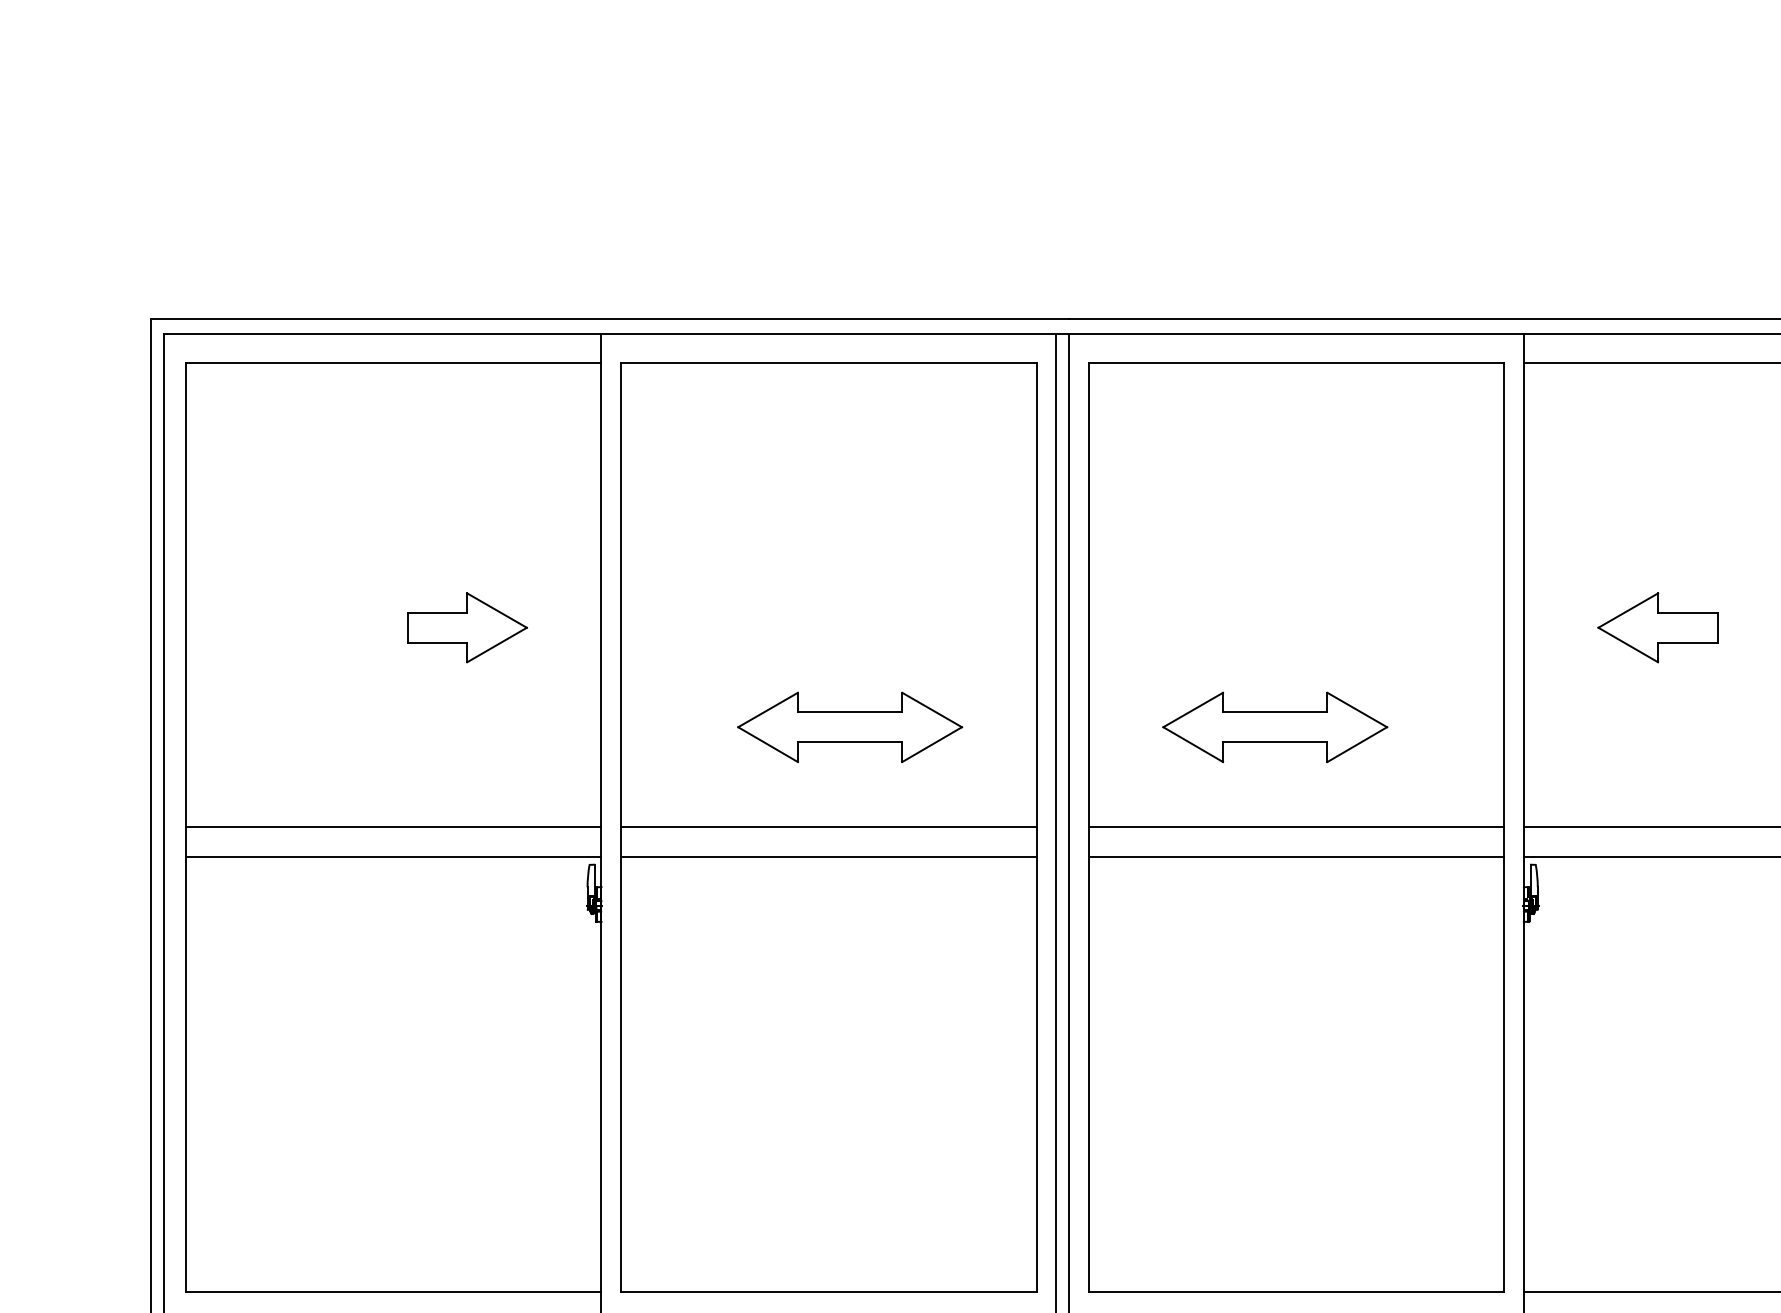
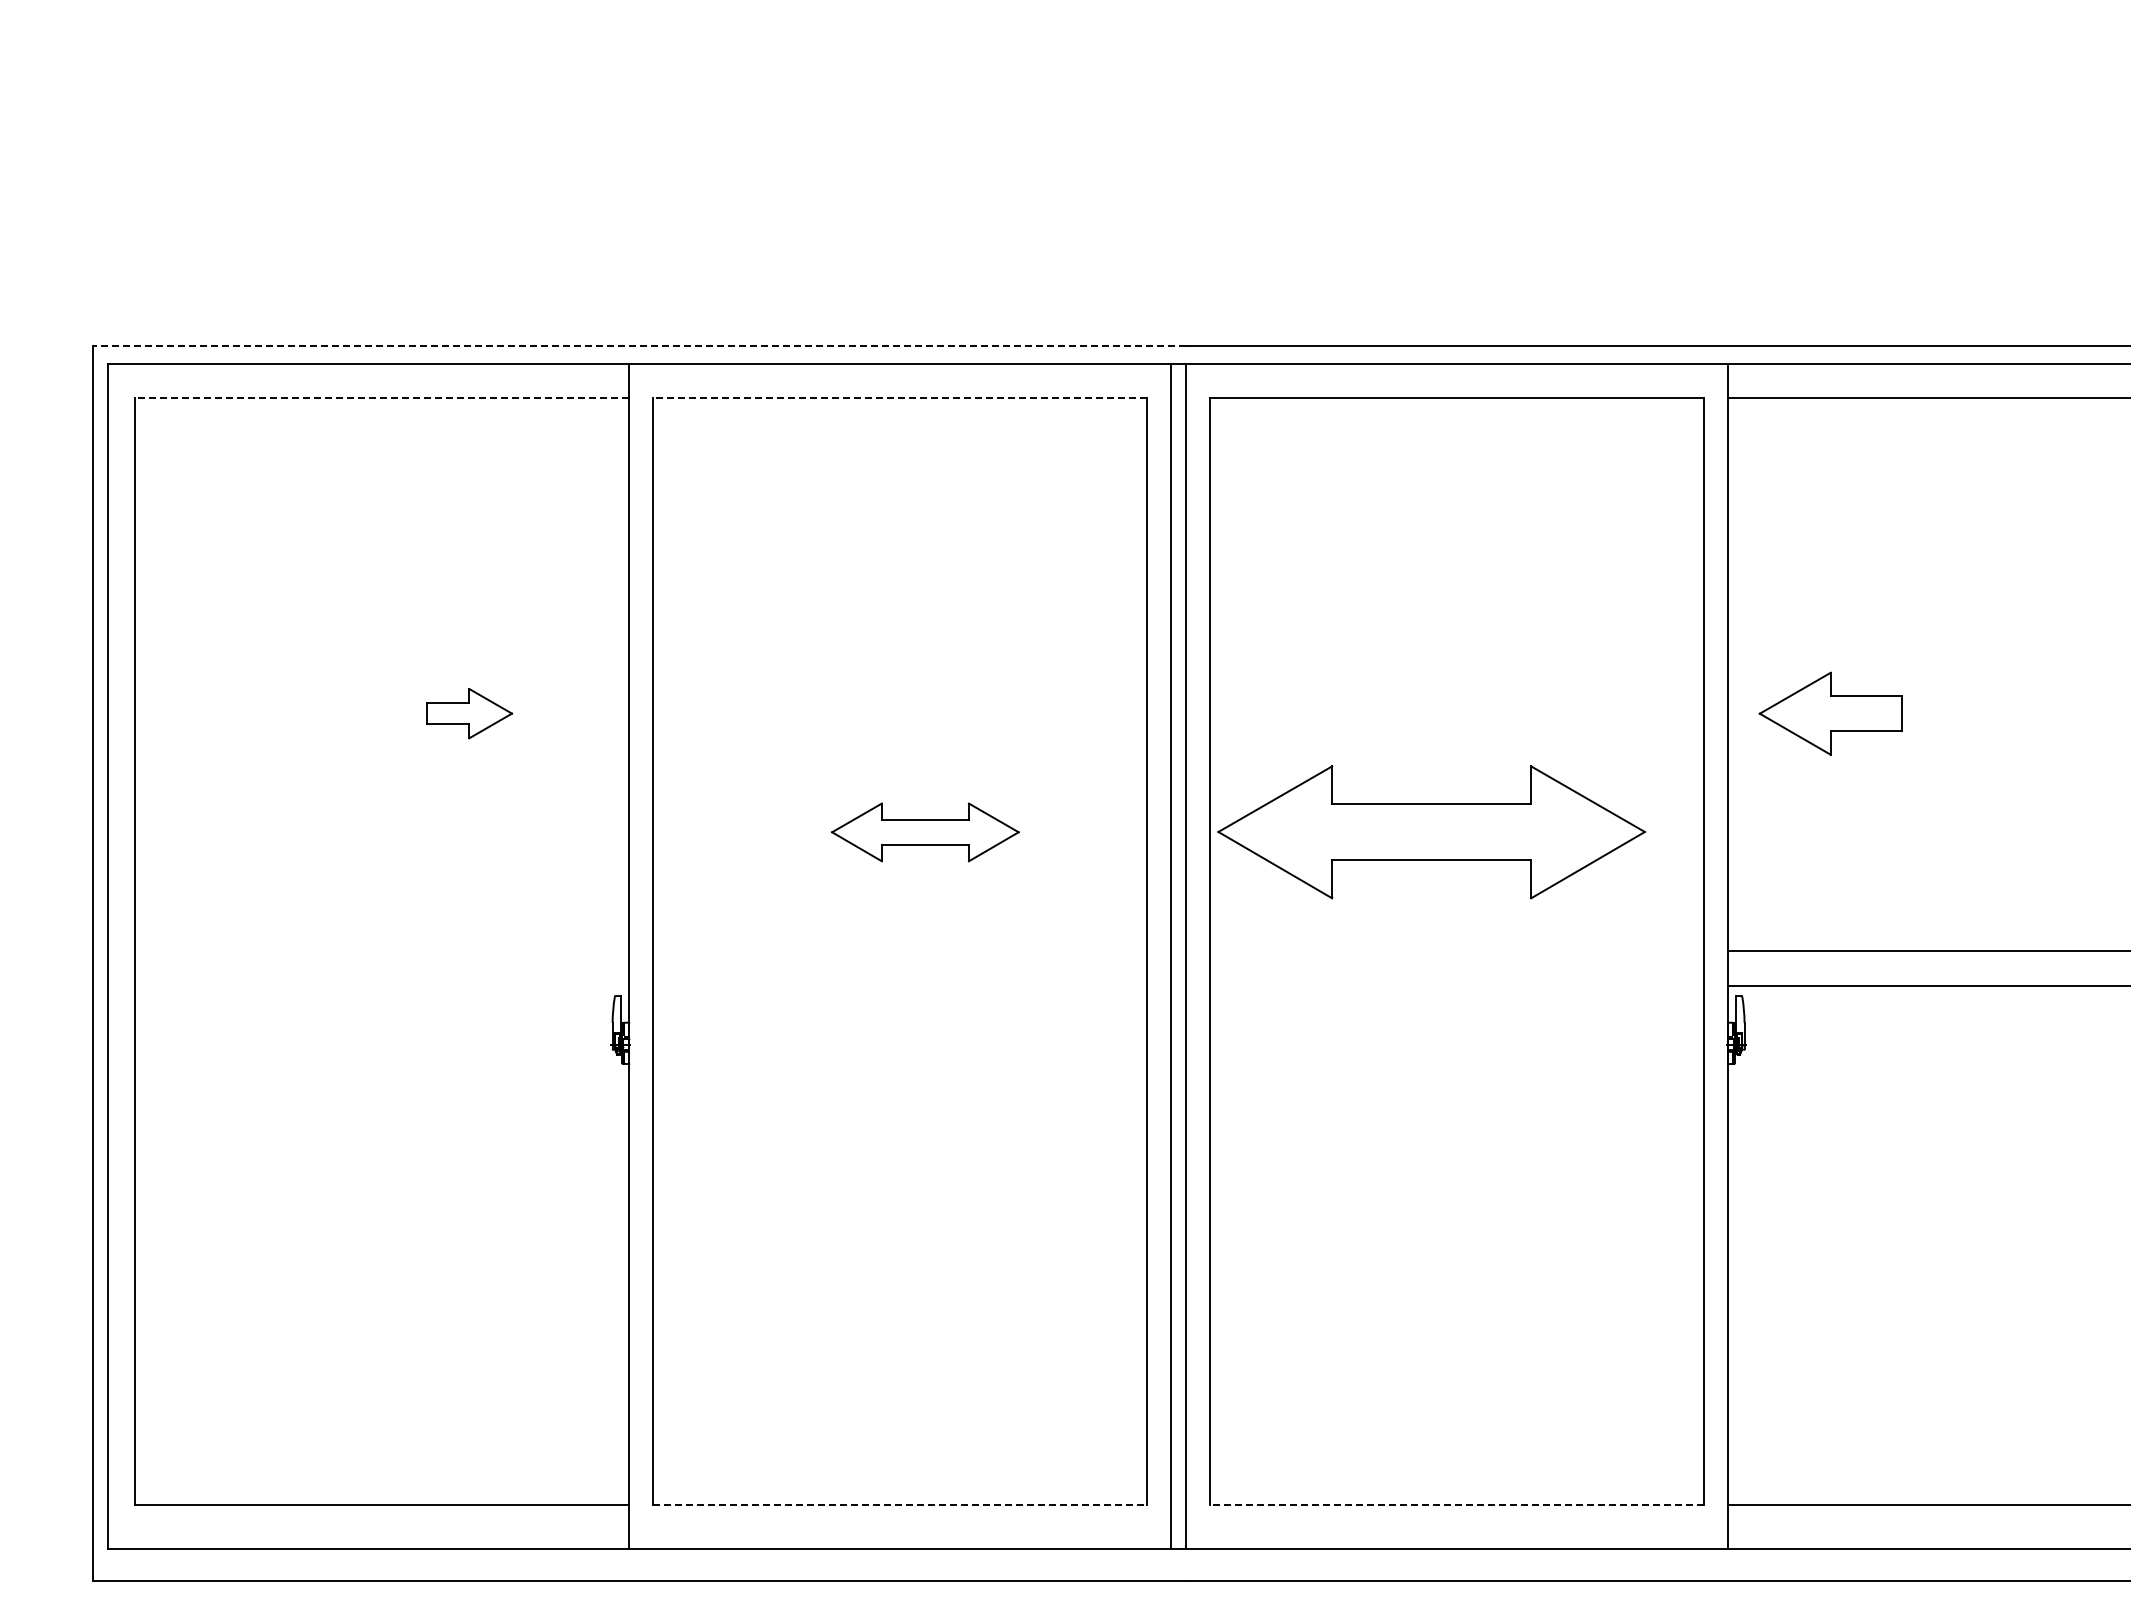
line: (610, 319) -> (639, 346), solid -> dashed
line: (393, 363) -> (381, 398), solid -> dashed
line: (828, 363) -> (899, 398), solid -> dashed
part: (467, 627) -> (469, 713), size x0.6
part: (1657, 627) -> (1830, 713), moved
part: (850, 727) -> (925, 832), size x0.7
part: (1274, 727) -> (1431, 832), size x1.6
line: (393, 826) -> (381, 950), removed
line: (828, 826) -> (899, 950), removed
line: (1295, 826) -> (1456, 950), removed
line: (393, 856) -> (381, 986), removed
line: (828, 856) -> (899, 986), removed
line: (1295, 856) -> (1456, 986), removed
line: (829, 1292) -> (900, 1505), solid -> dashed
line: (1295, 1292) -> (1456, 1505), solid -> dashed

